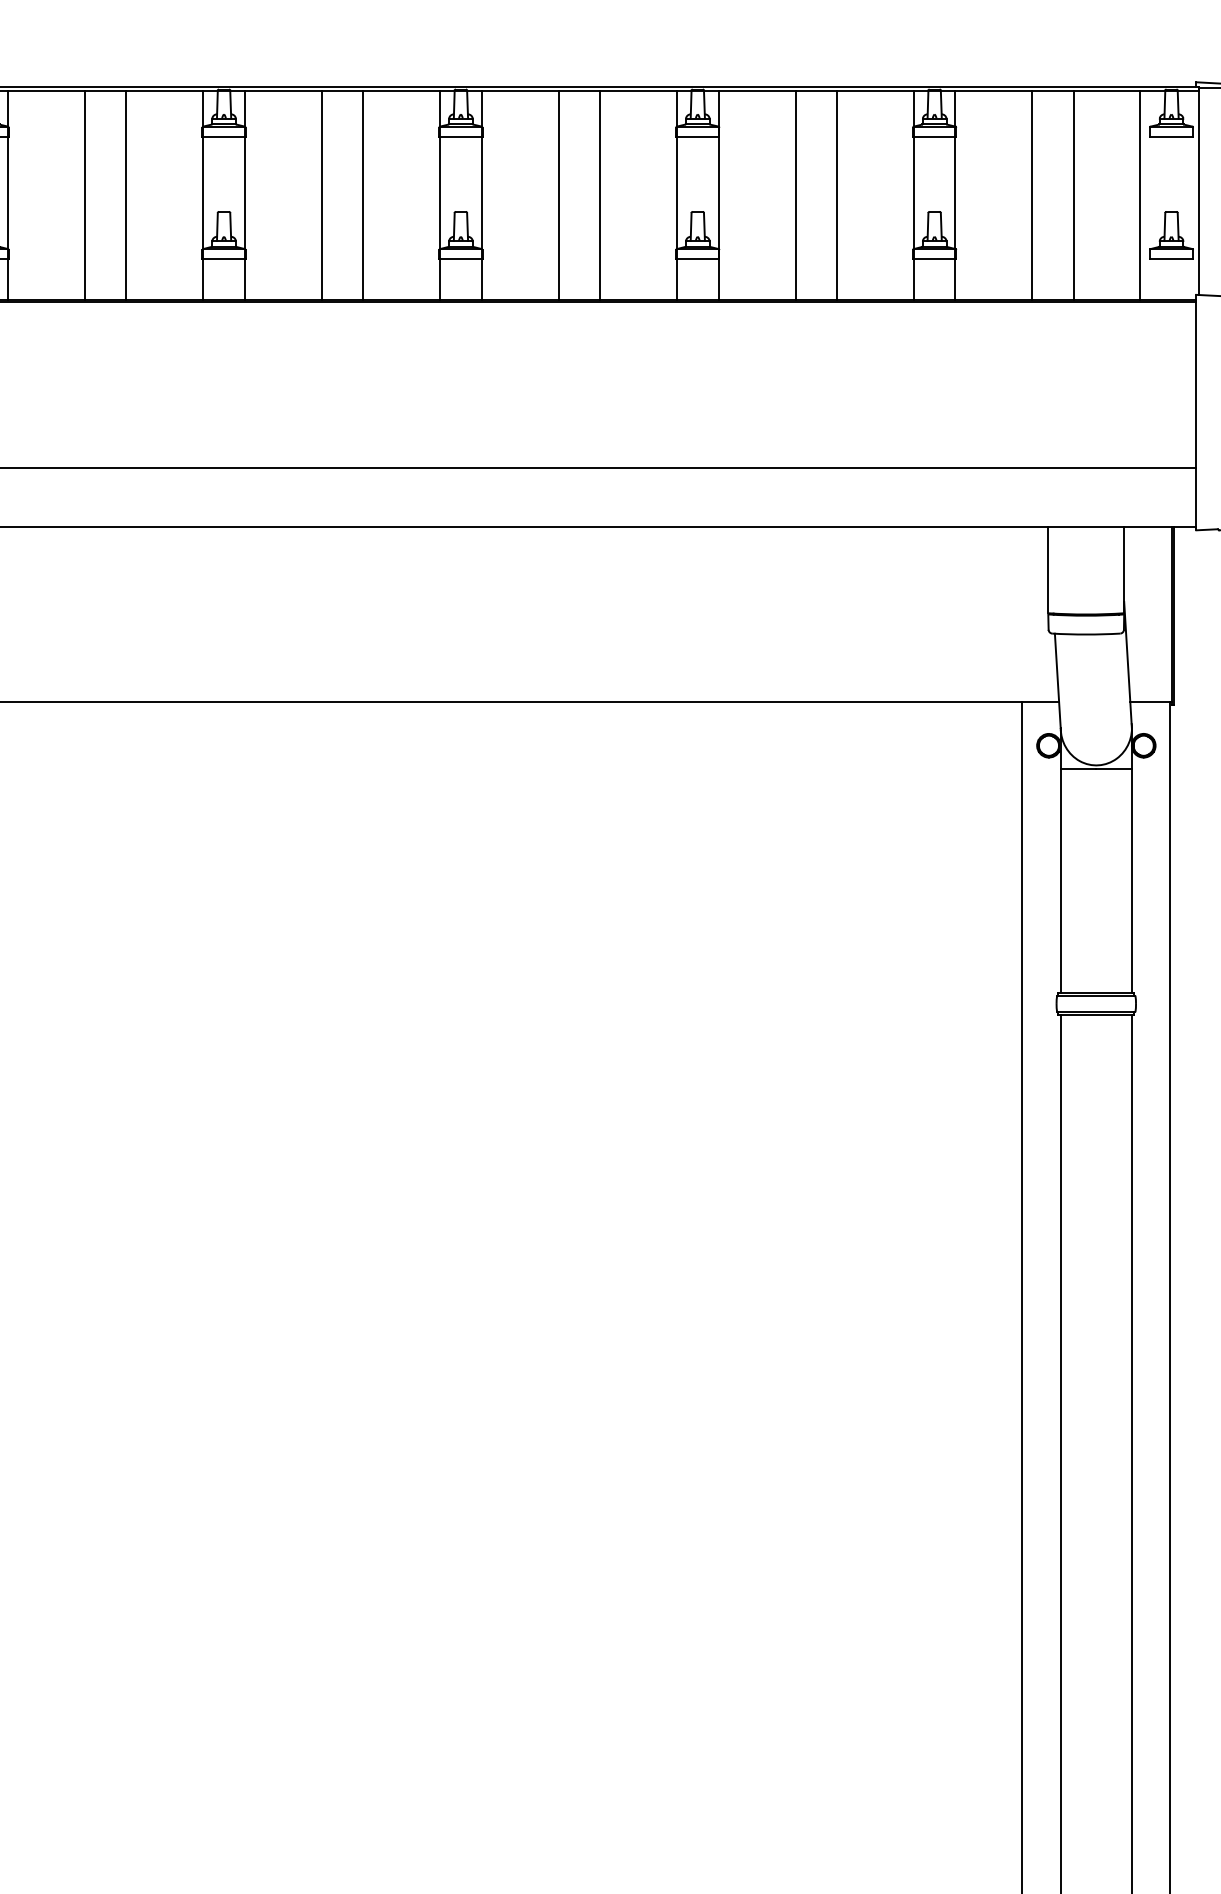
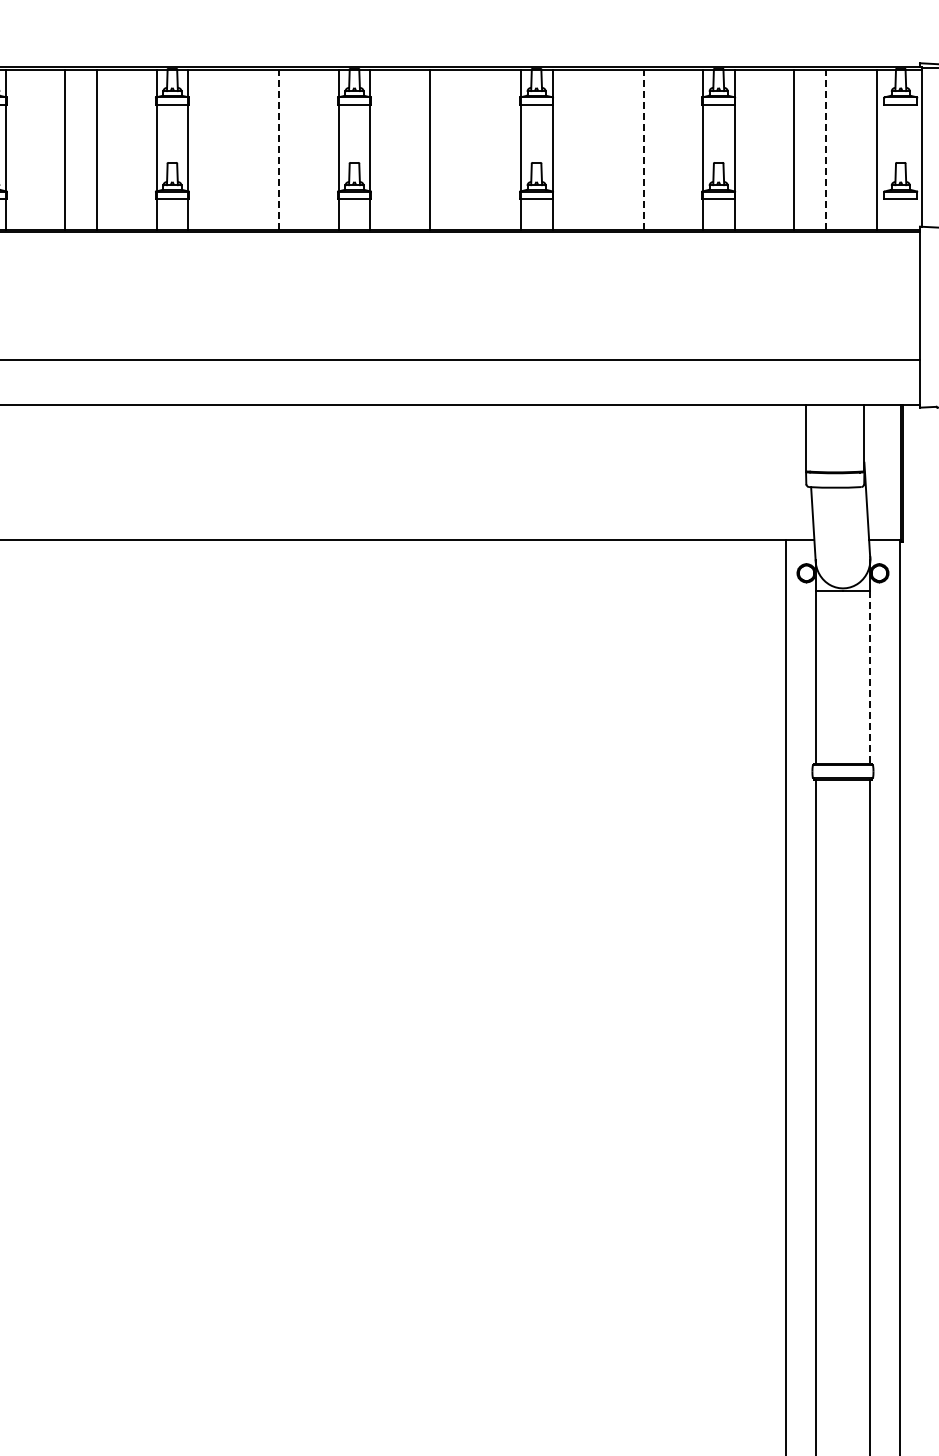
line: (363, 194) -> (279, 149), solid -> dashed
line: (836, 194) -> (643, 149), solid -> dashed
line: (1073, 194) -> (825, 149), solid -> dashed
line: (321, 195) -> (247, 150), removed
line: (600, 195) -> (461, 150), removed
line: (795, 195) -> (611, 150), removed
line: (1132, 881) -> (870, 677), solid -> dashed

